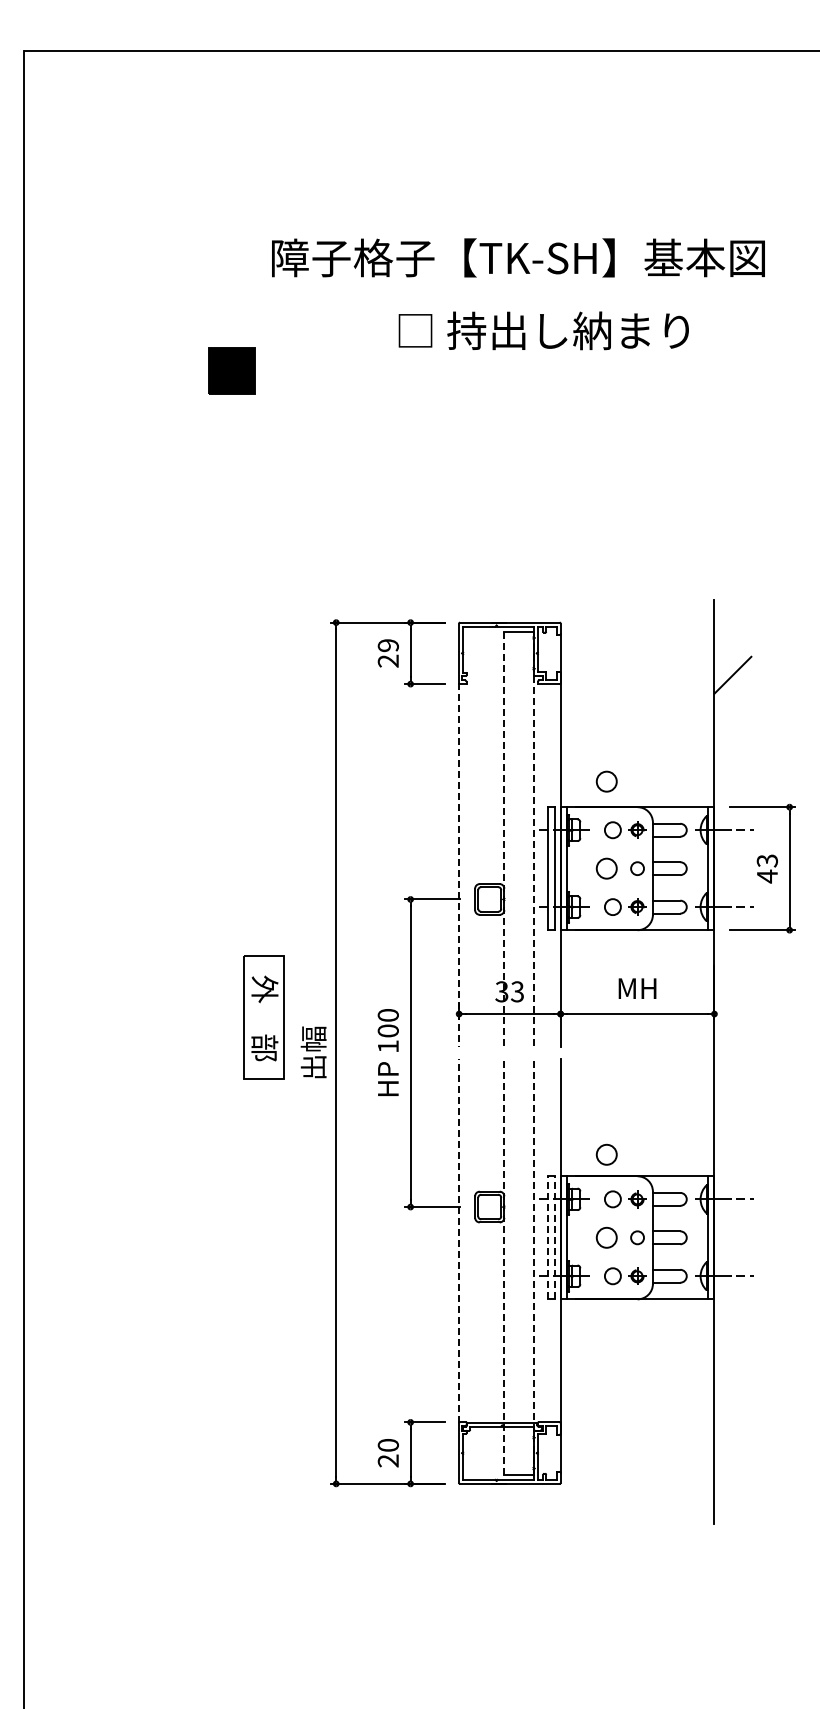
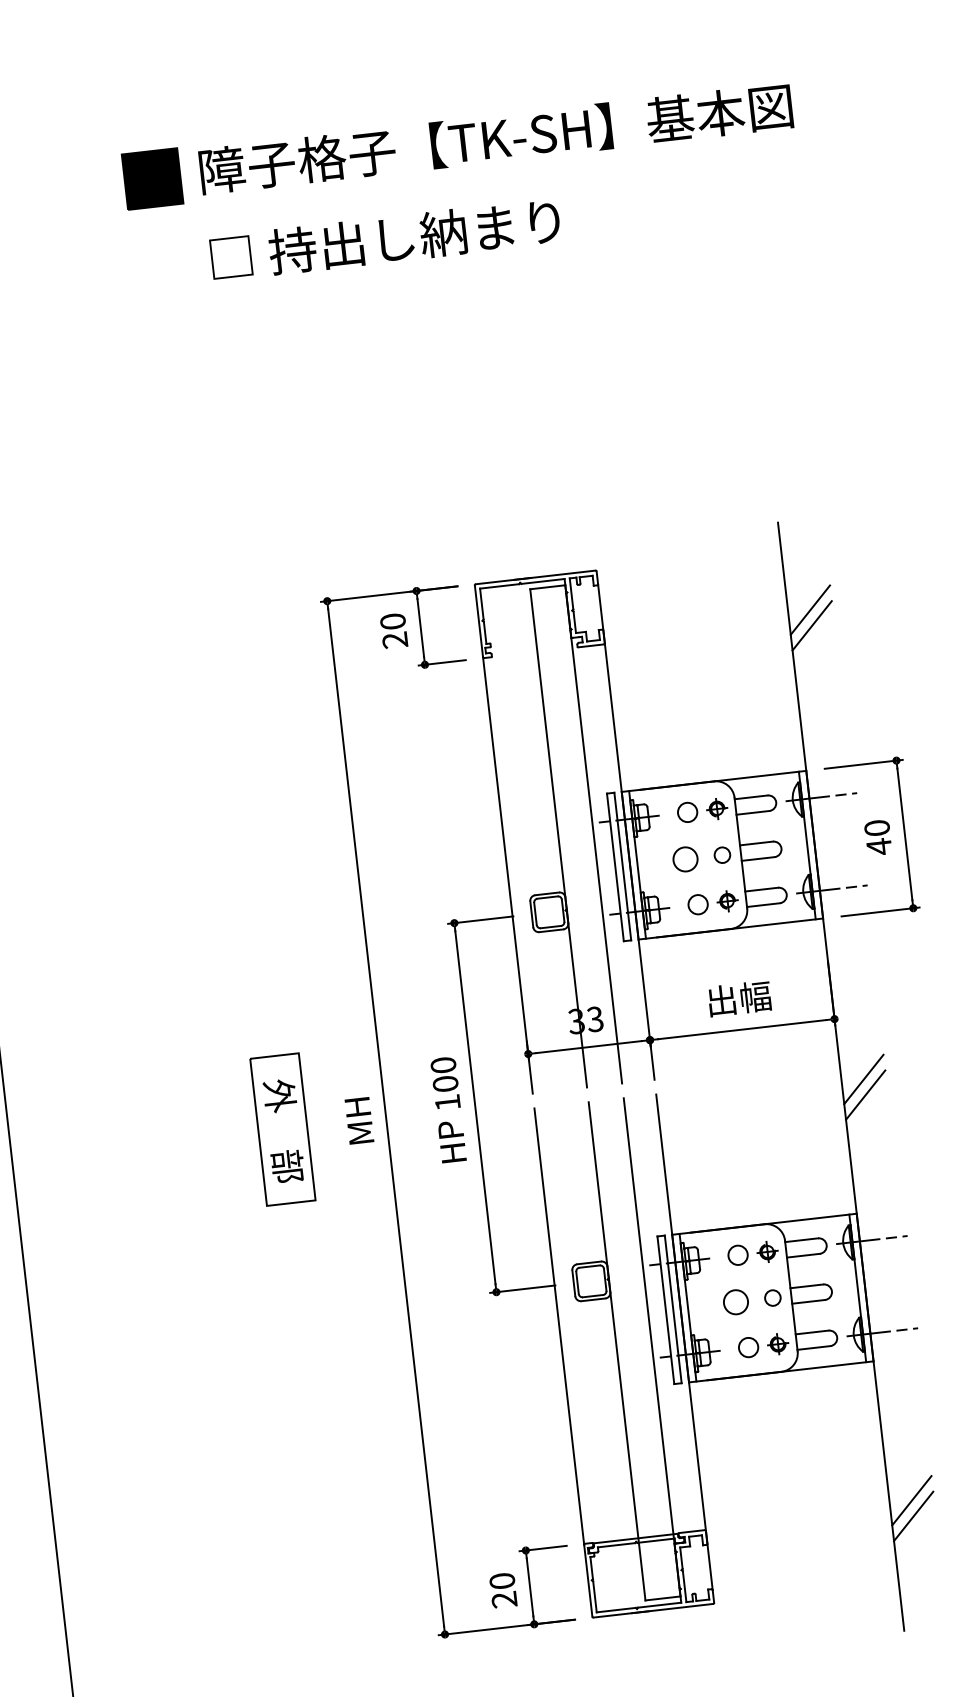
text: (543, 330) -> (384, 239), moved
part: (231, 370) -> (151, 178), moved
text: (387, 645) -> (391, 621), 29 -> 20
line: (732, 687) -> (811, 624), added
circle: (606, 781) -> (673, 754), removed
line: (504, 839) -> (558, 838), dashed -> solid
line: (533, 839) -> (593, 834), dashed -> solid
text: (767, 860) -> (877, 827), 43 -> 40
line: (459, 865) -> (508, 875), dashed -> solid
text: (638, 988) -> (739, 998), MH -> 出幅
part: (263, 1017) -> (282, 1129), moved
text: (313, 1052) -> (358, 1120), 出幅 -> MH
line: (732, 1066) -> (863, 1079), added
line: (732, 1079) -> (865, 1095), added
circle: (606, 1154) -> (724, 1202), removed
line: (548, 1237) -> (666, 1309), dashed -> solid
line: (554, 1237) -> (673, 1309), dashed -> solid
line: (459, 1241) -> (559, 1326), dashed -> solid
line: (504, 1267) -> (617, 1351), dashed -> solid
line: (533, 1267) -> (652, 1347), dashed -> solid
line: (732, 1417) -> (911, 1500), added
line: (732, 1430) -> (913, 1516), added

